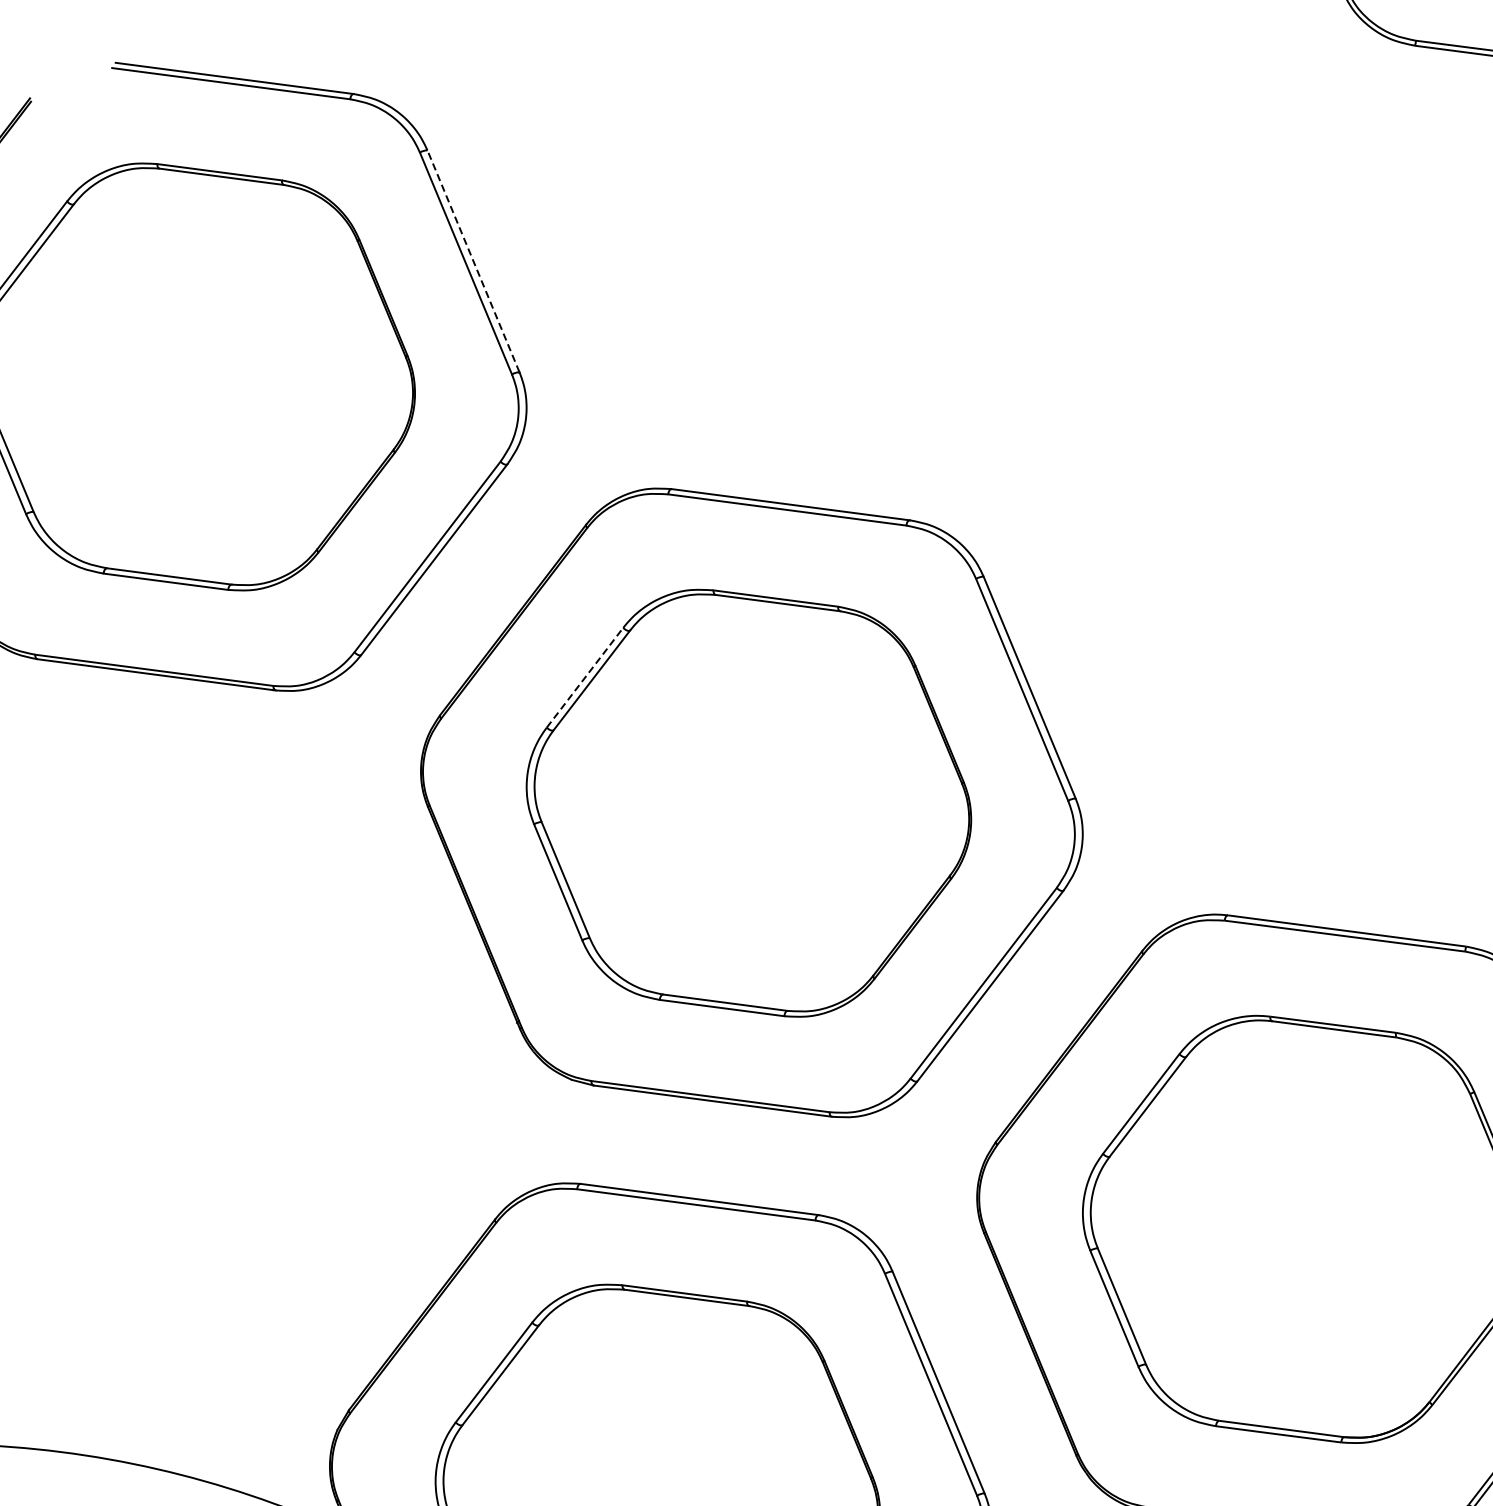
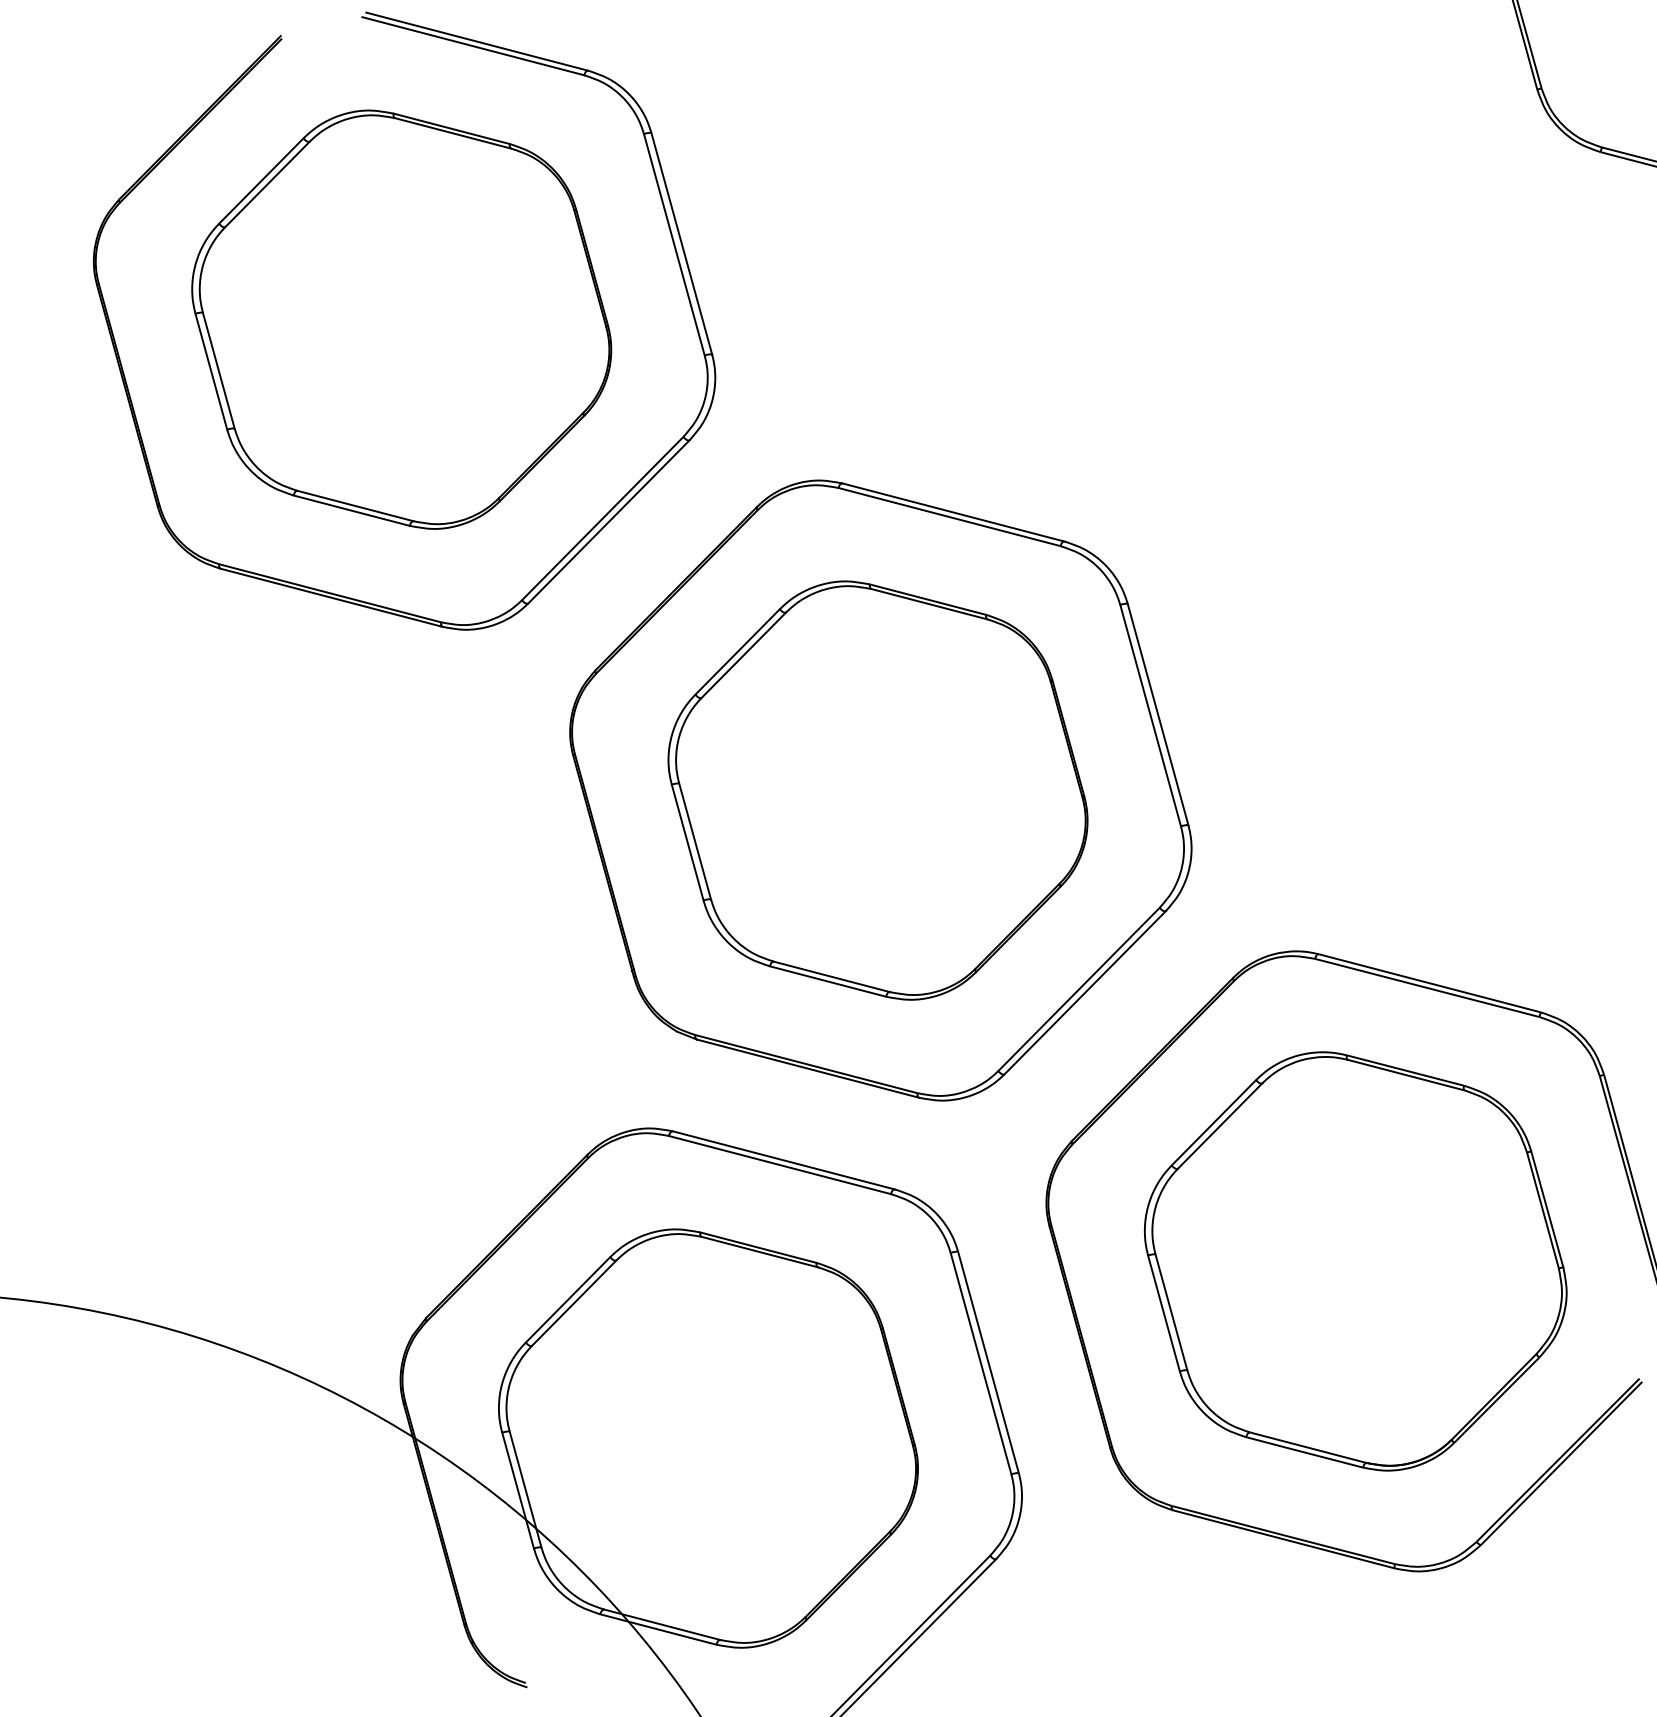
line: (473, 261) -> (681, 243), dashed -> solid
line: (585, 677) -> (738, 651), dashed -> solid

